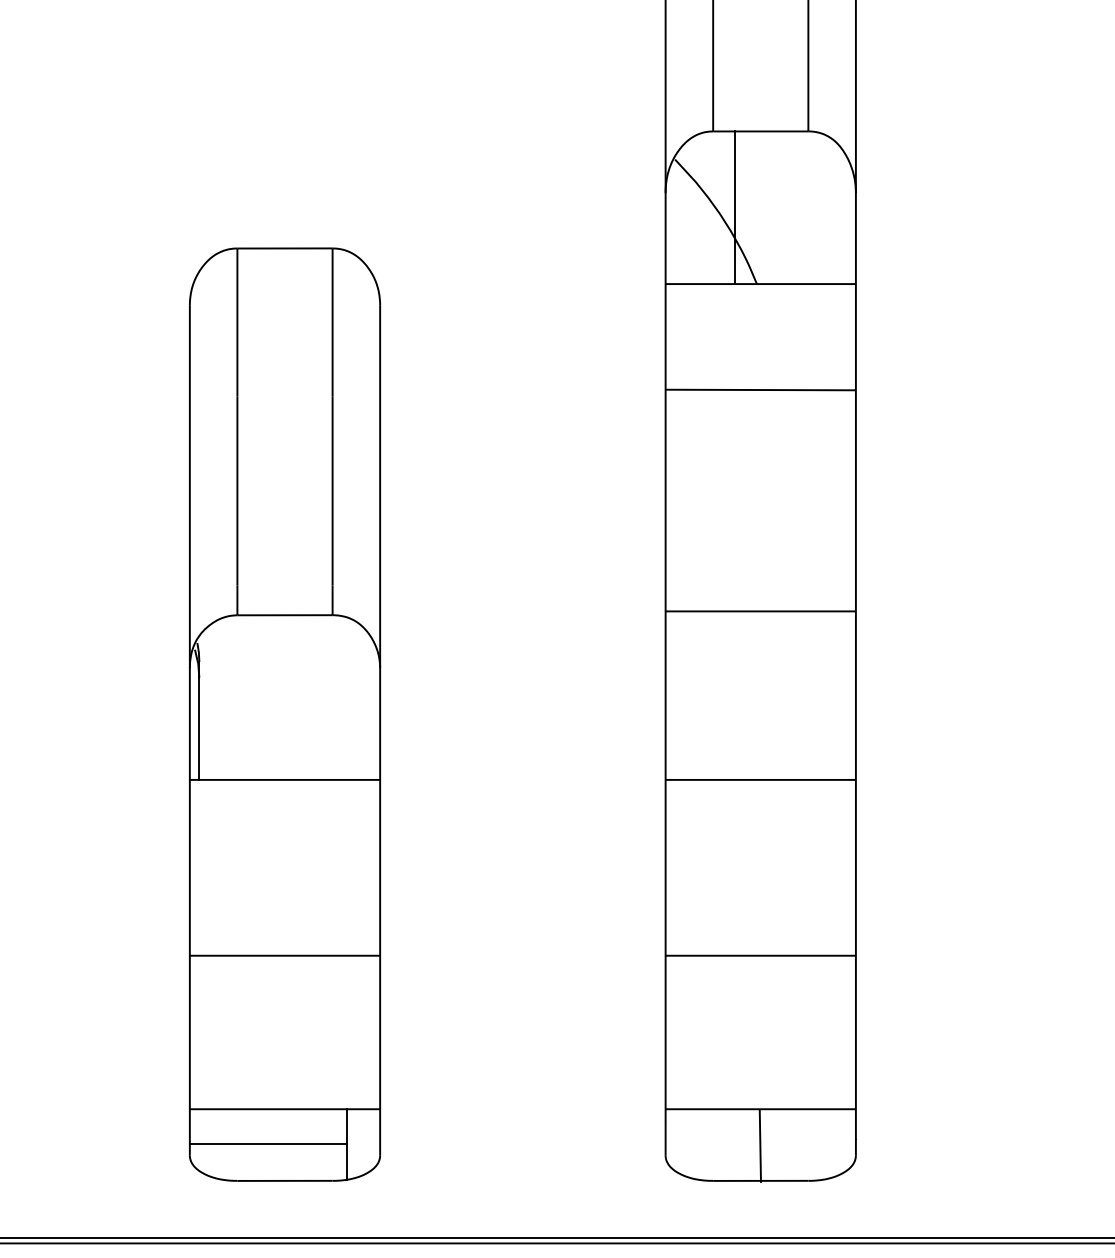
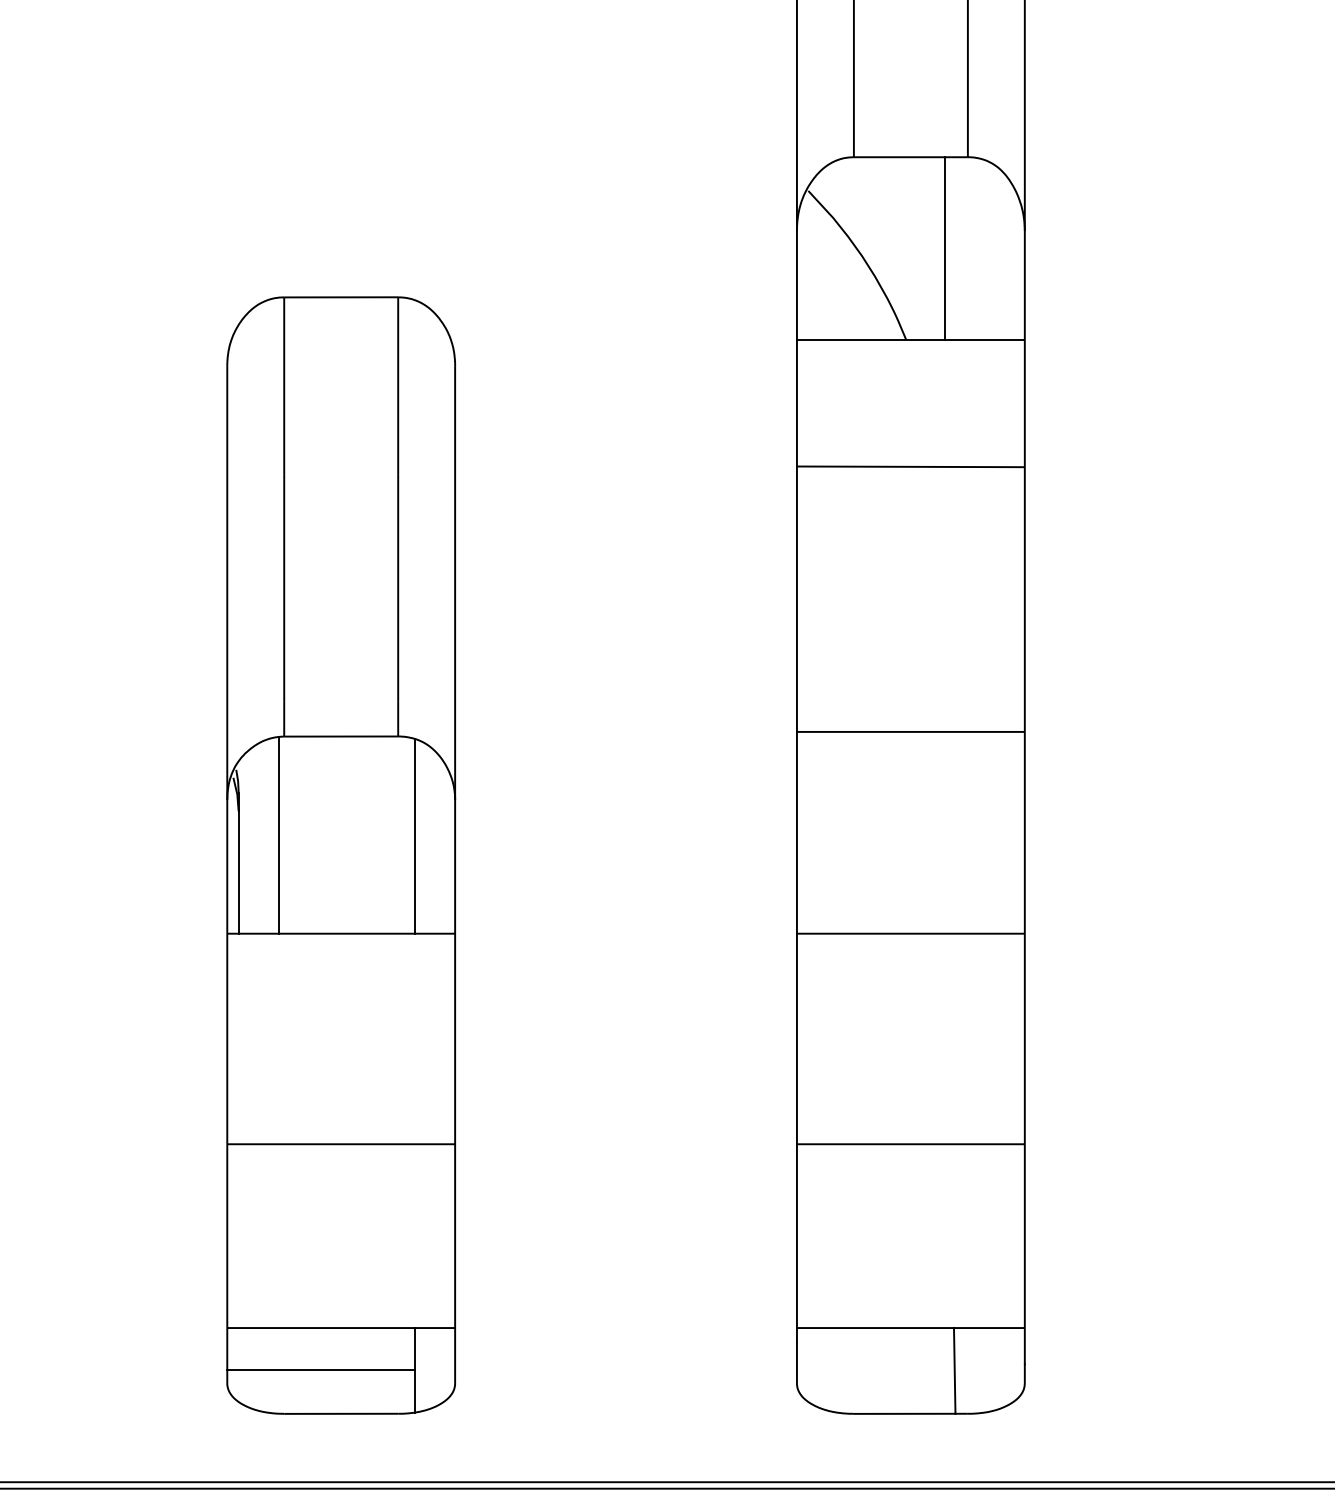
line: (735, 207) -> (945, 248), moved
line: (232, 697) -> (278, 835), added
line: (346, 698) -> (414, 836), added
line: (760, 1145) -> (954, 1370), moved

